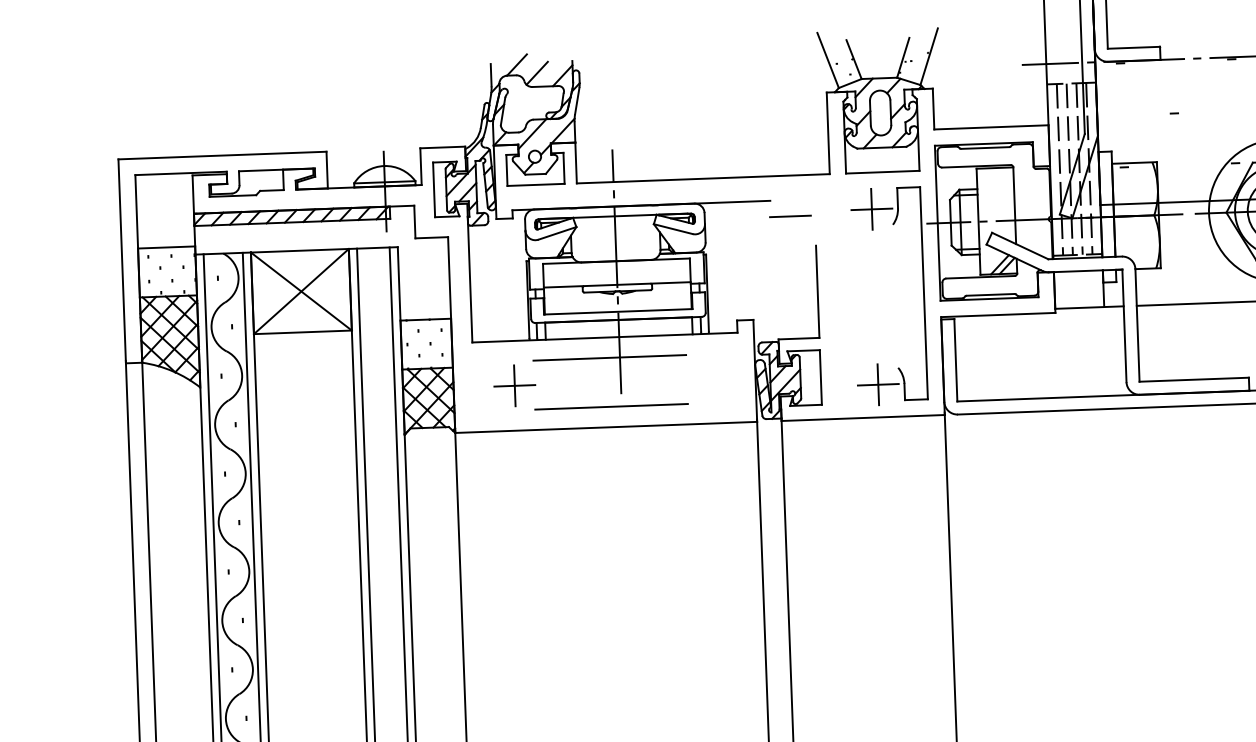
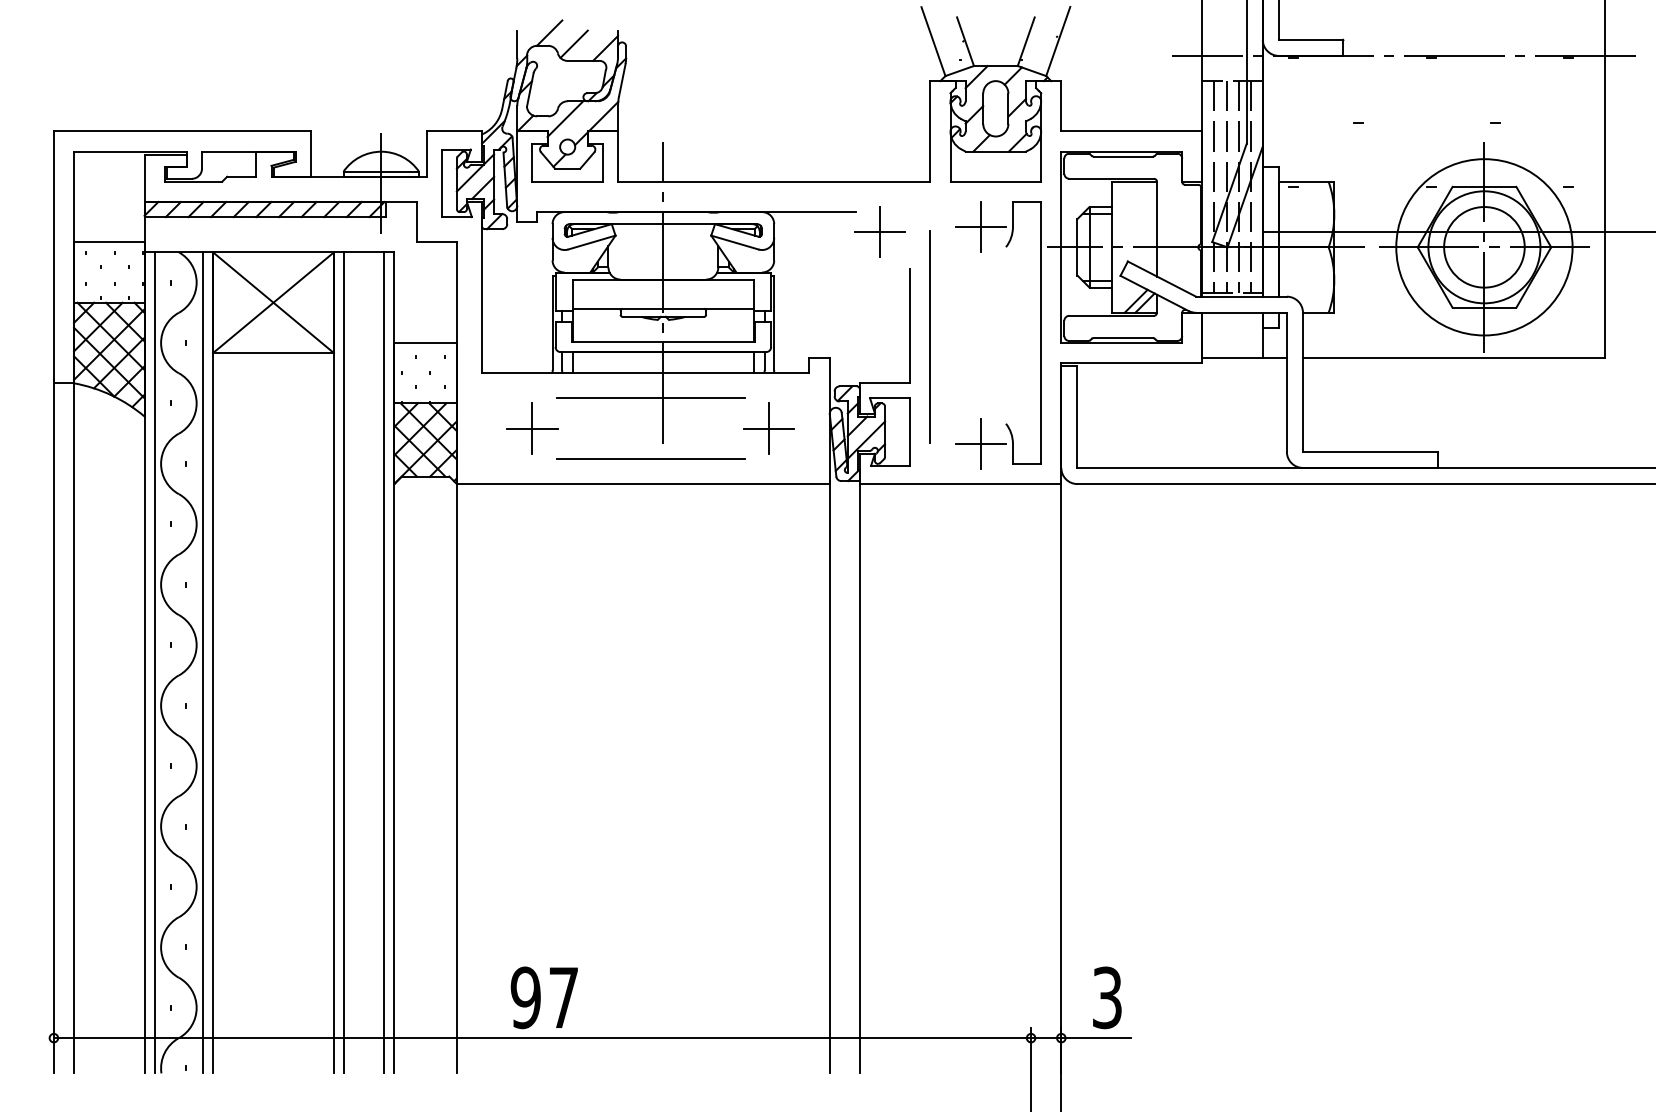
line: (790, 216) -> (879, 232), added
line: (833, 299) -> (929, 336), added
part: (706, 378) -> (768, 428), added

